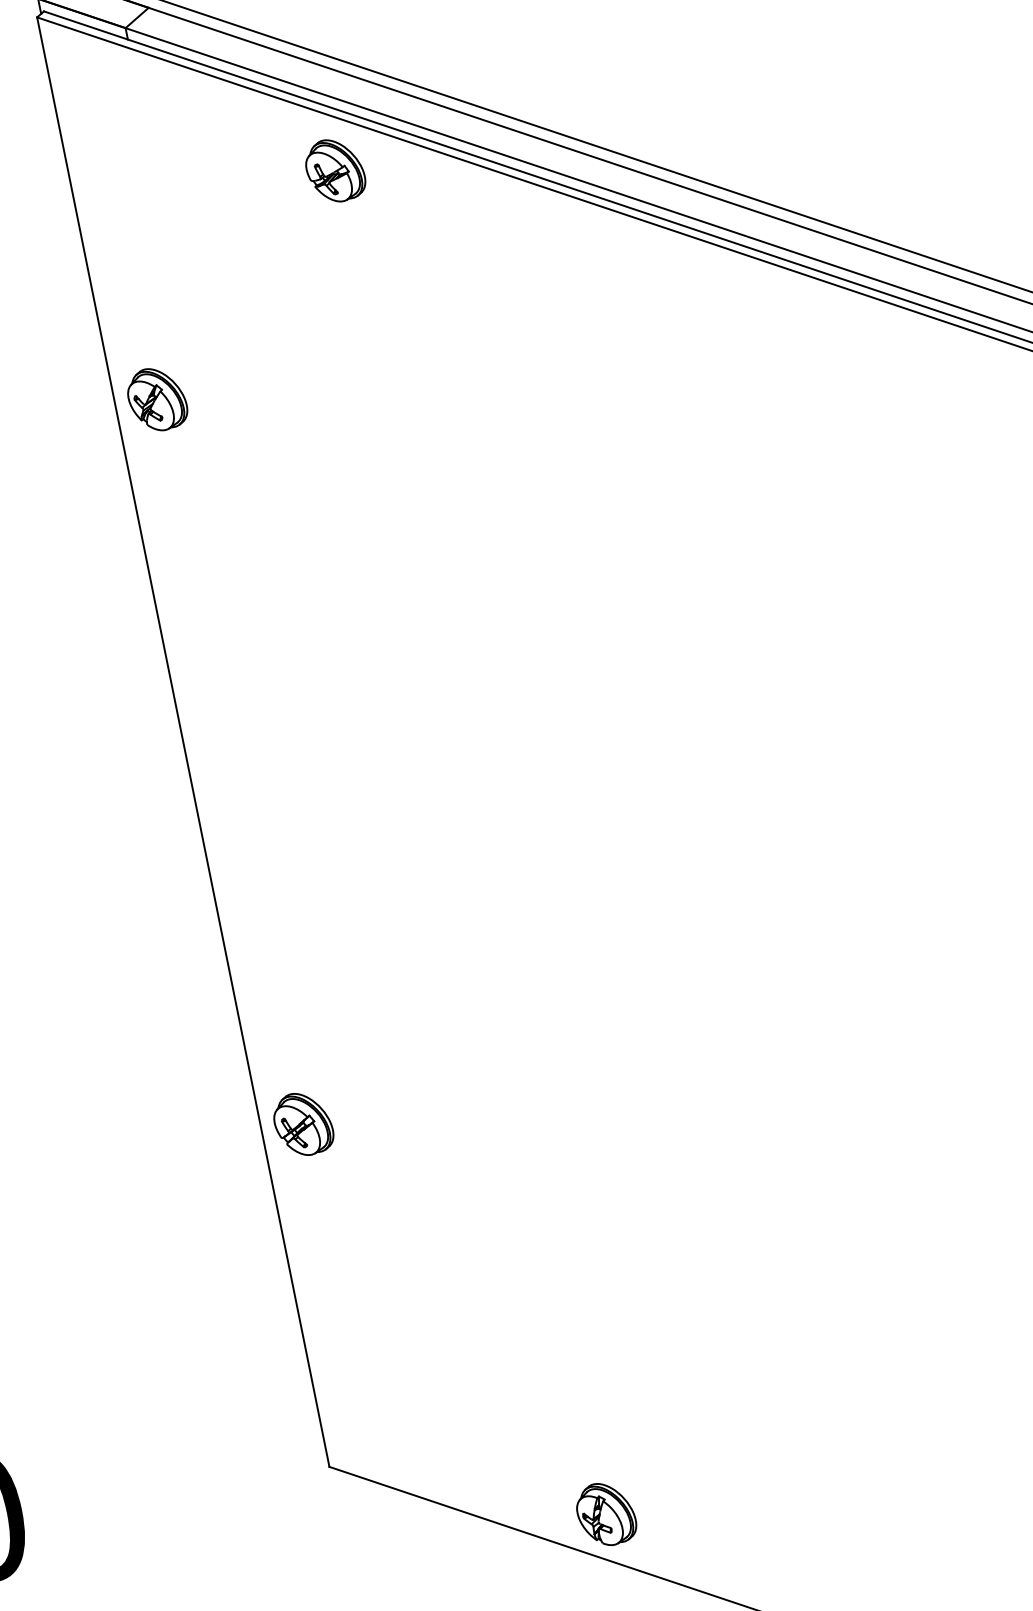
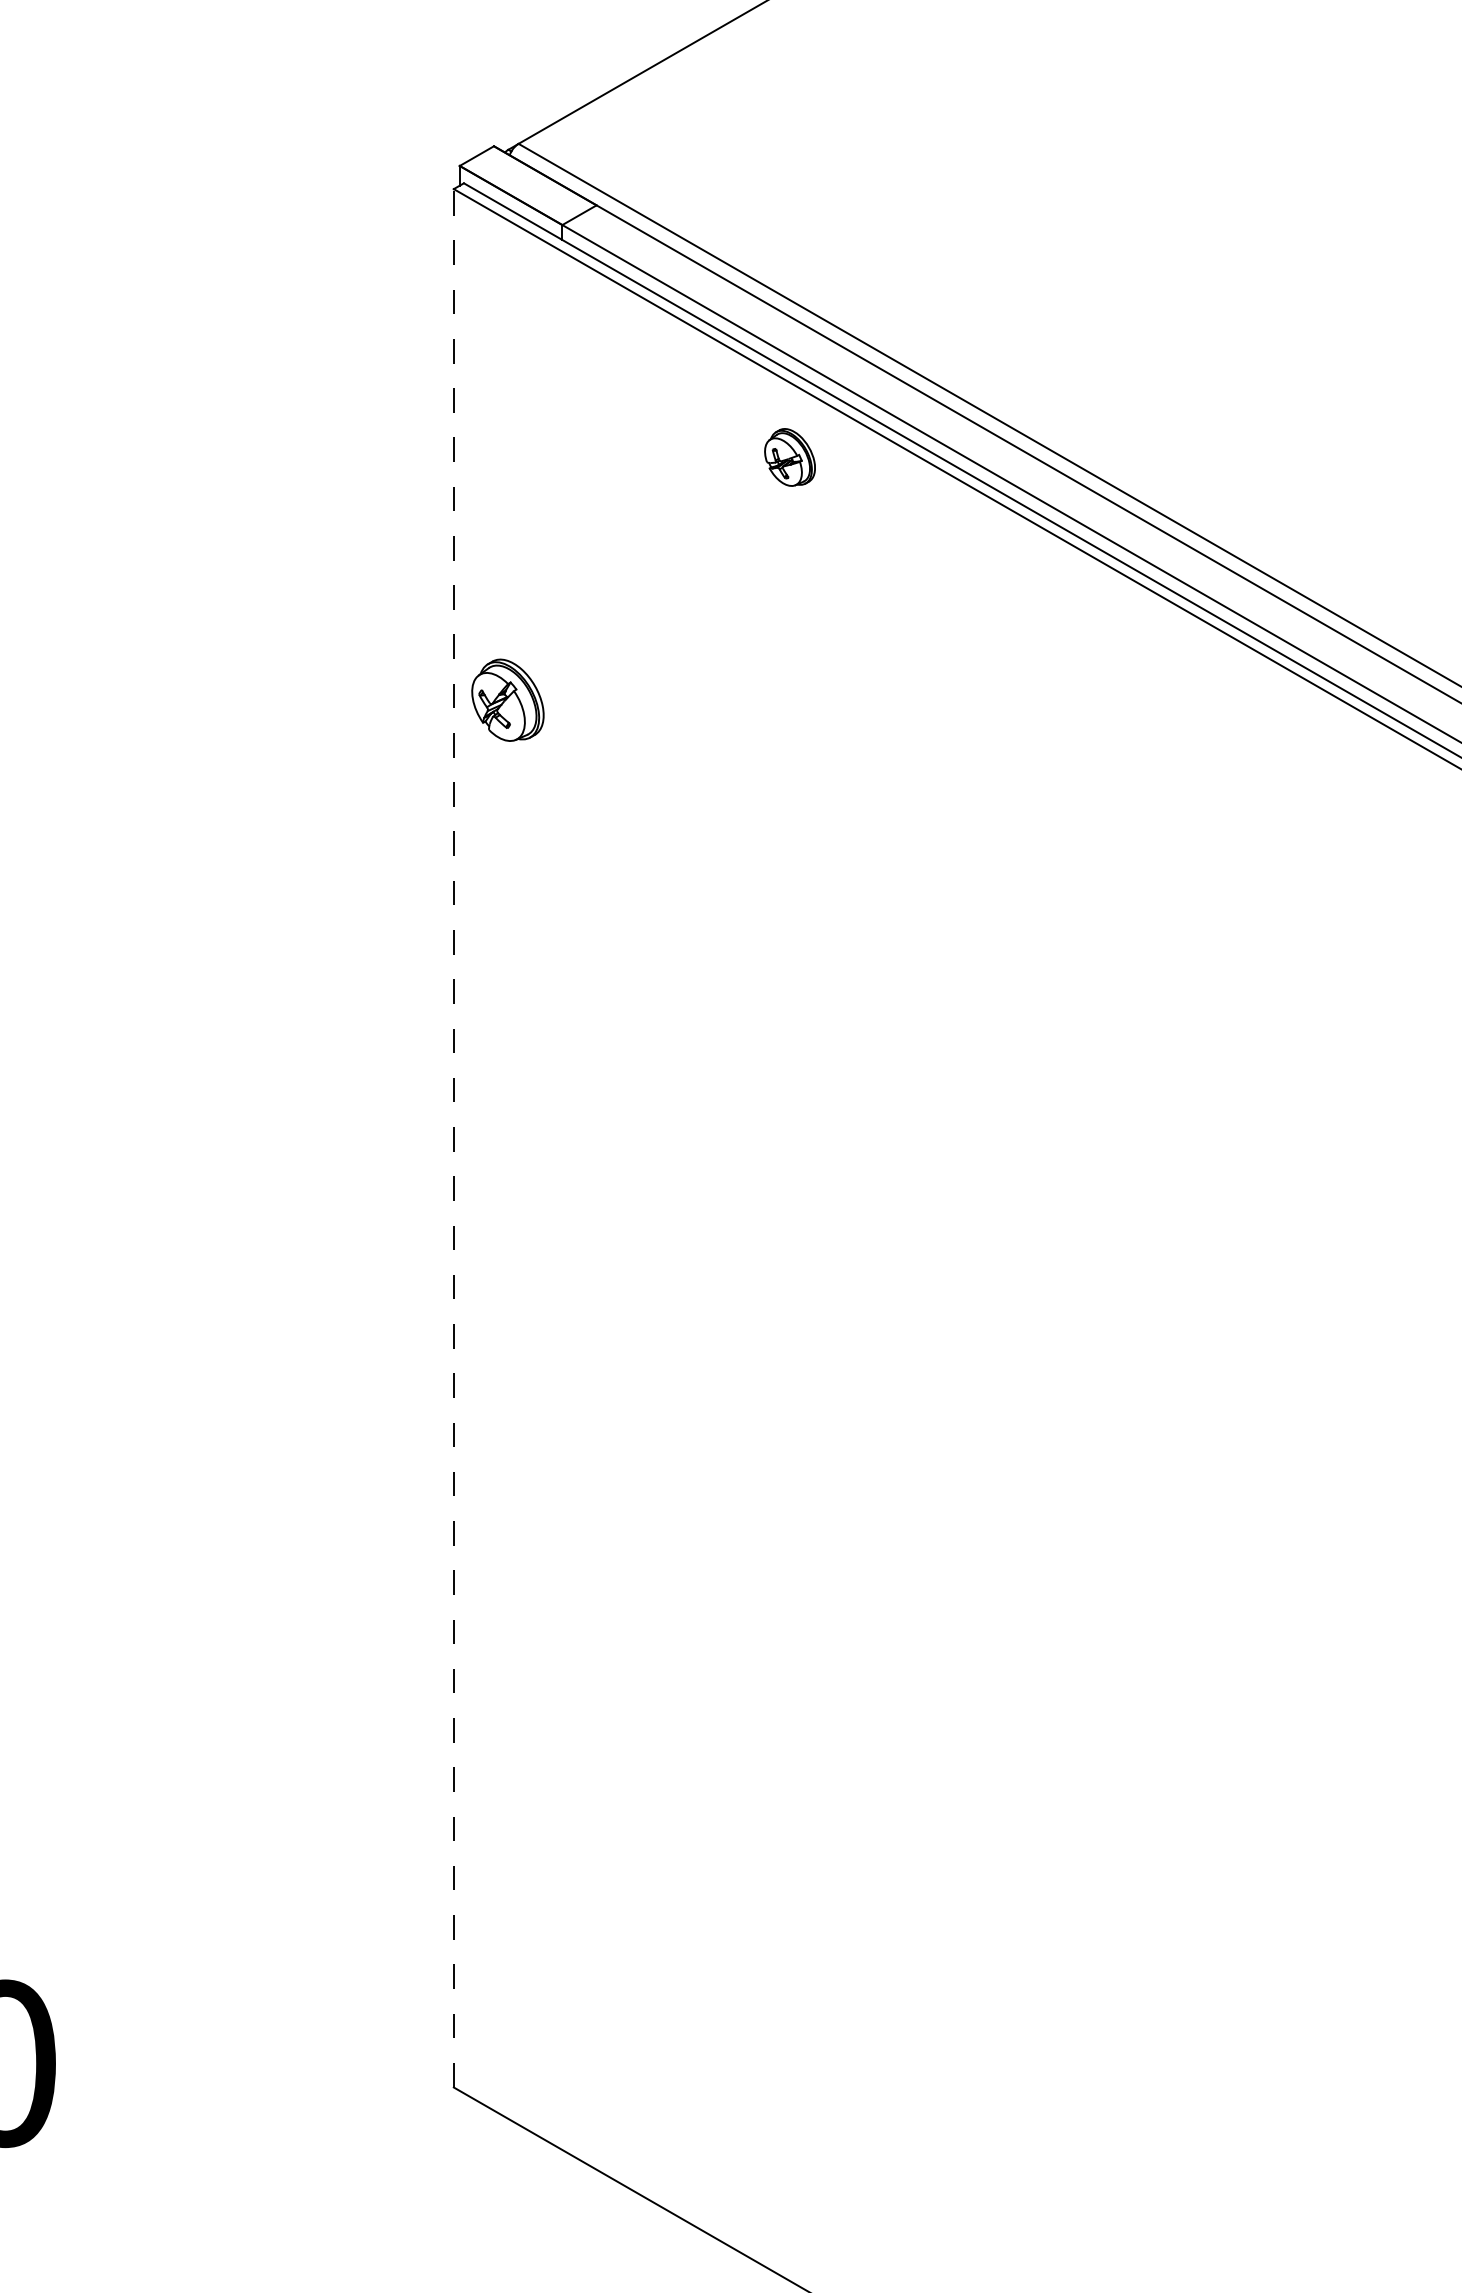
part: (334, 170) -> (789, 457), size x0.7
line: (182, 741) -> (453, 1137), solid -> dashed
part: (302, 1124) -> (507, 1649), removed
part: (605, 1513) -> (789, 2216), removed

